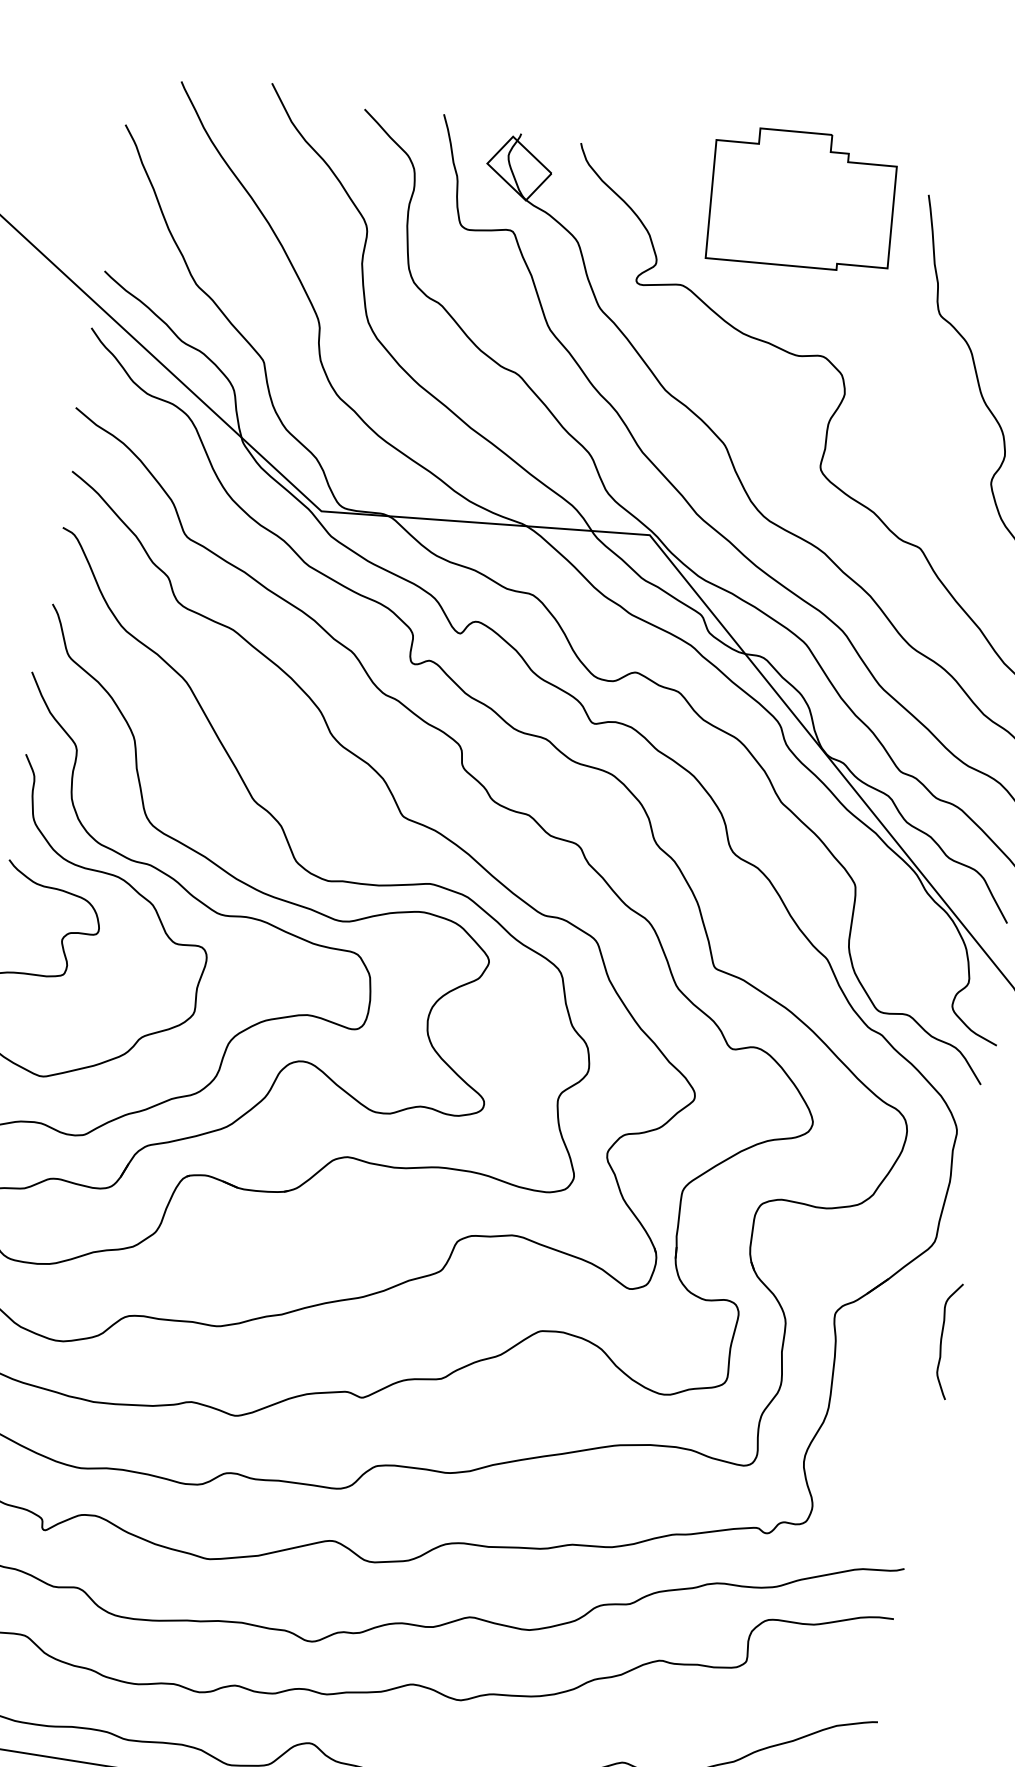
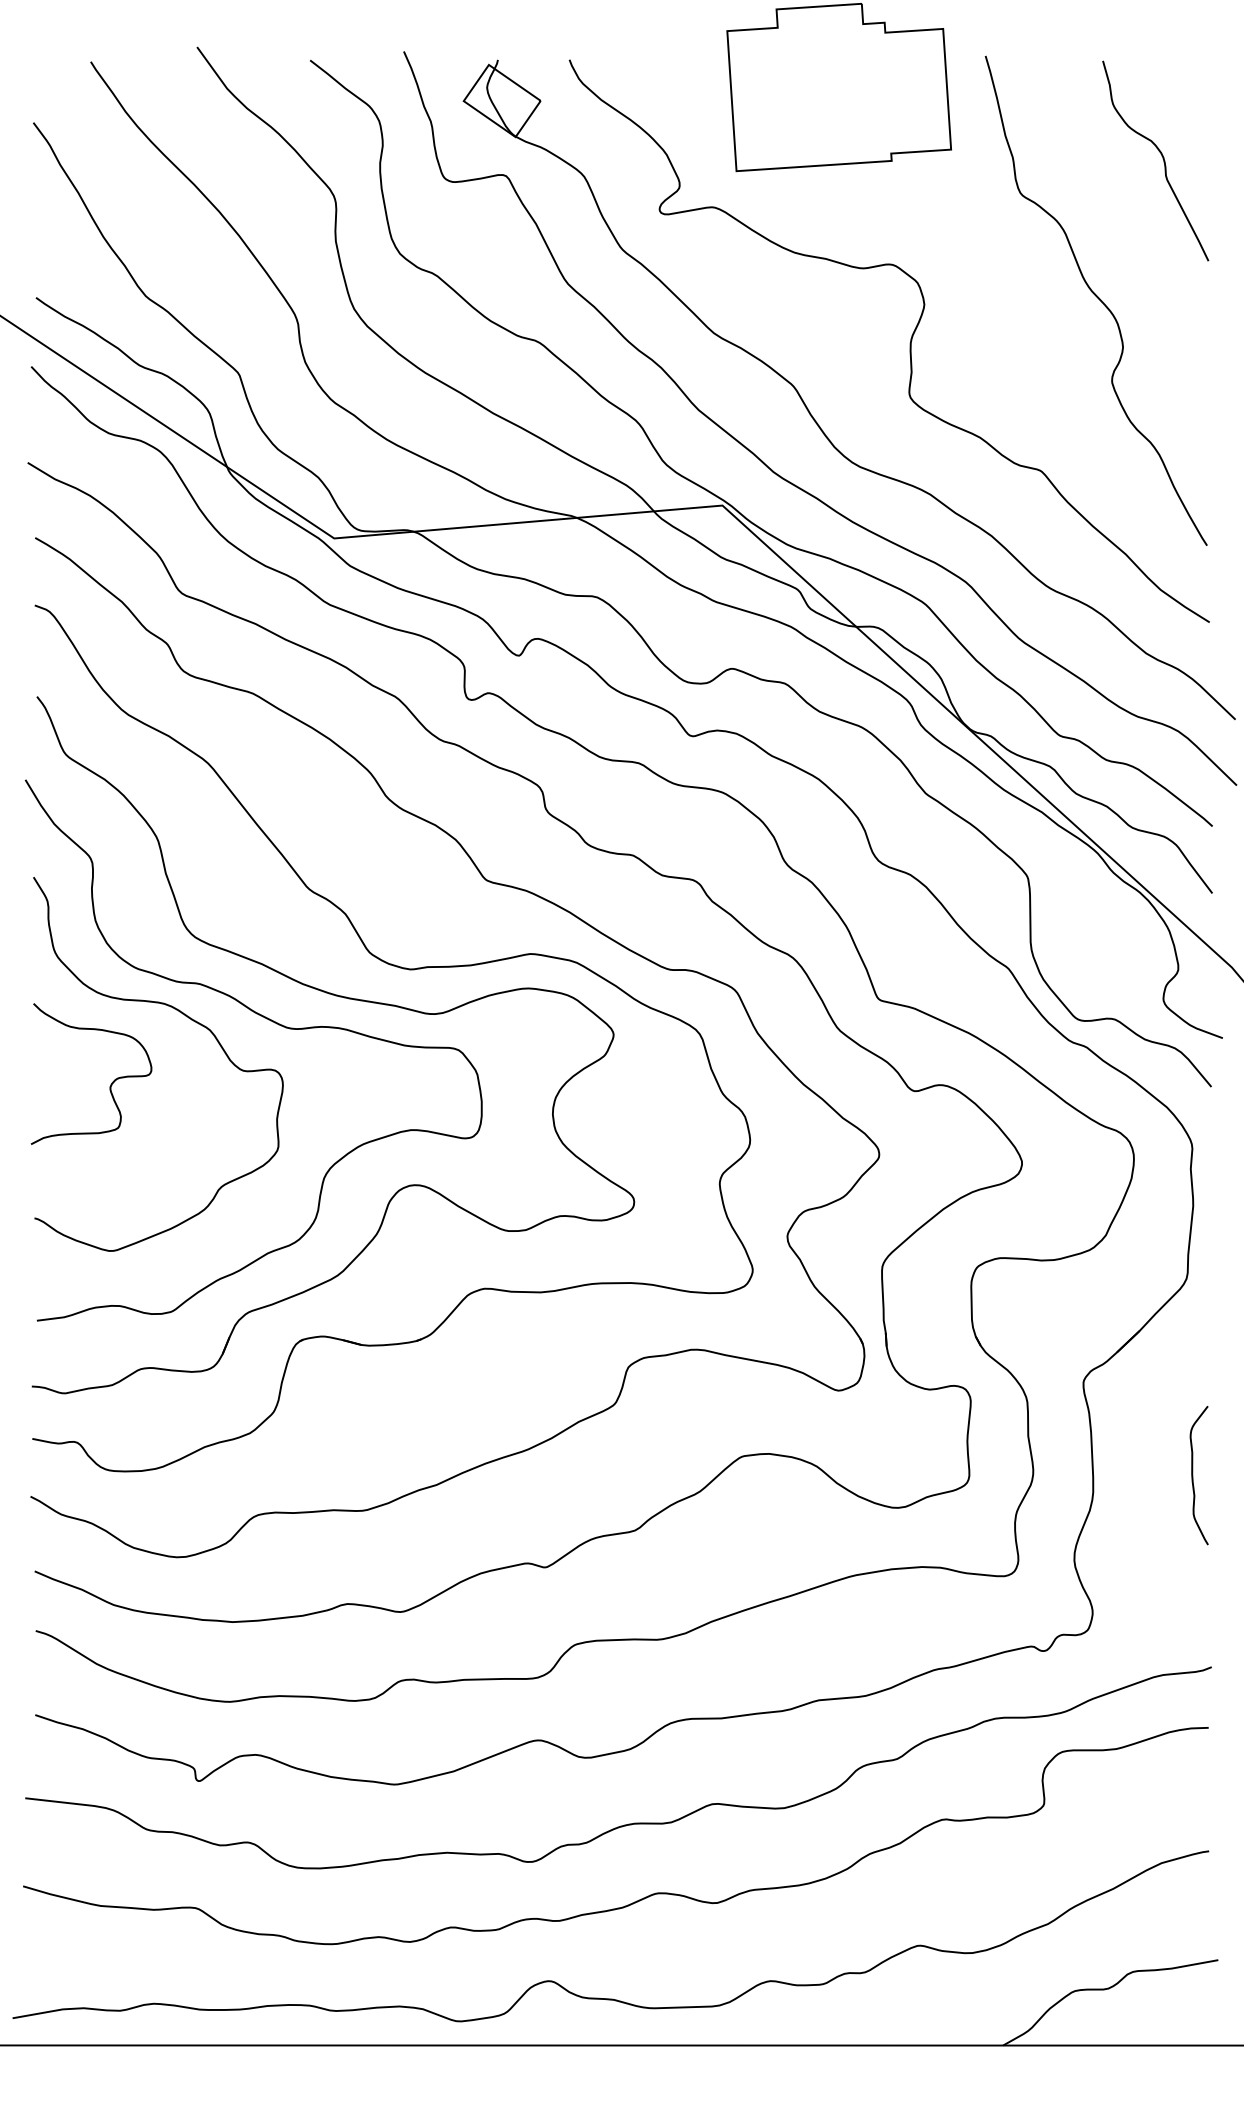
curve: (942, 1340) -> (1193, 1475), moved

